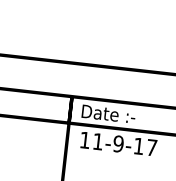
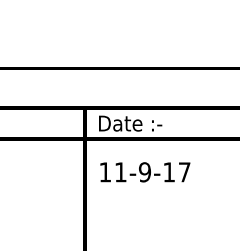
text: (118, 144) -> (145, 172), moved

